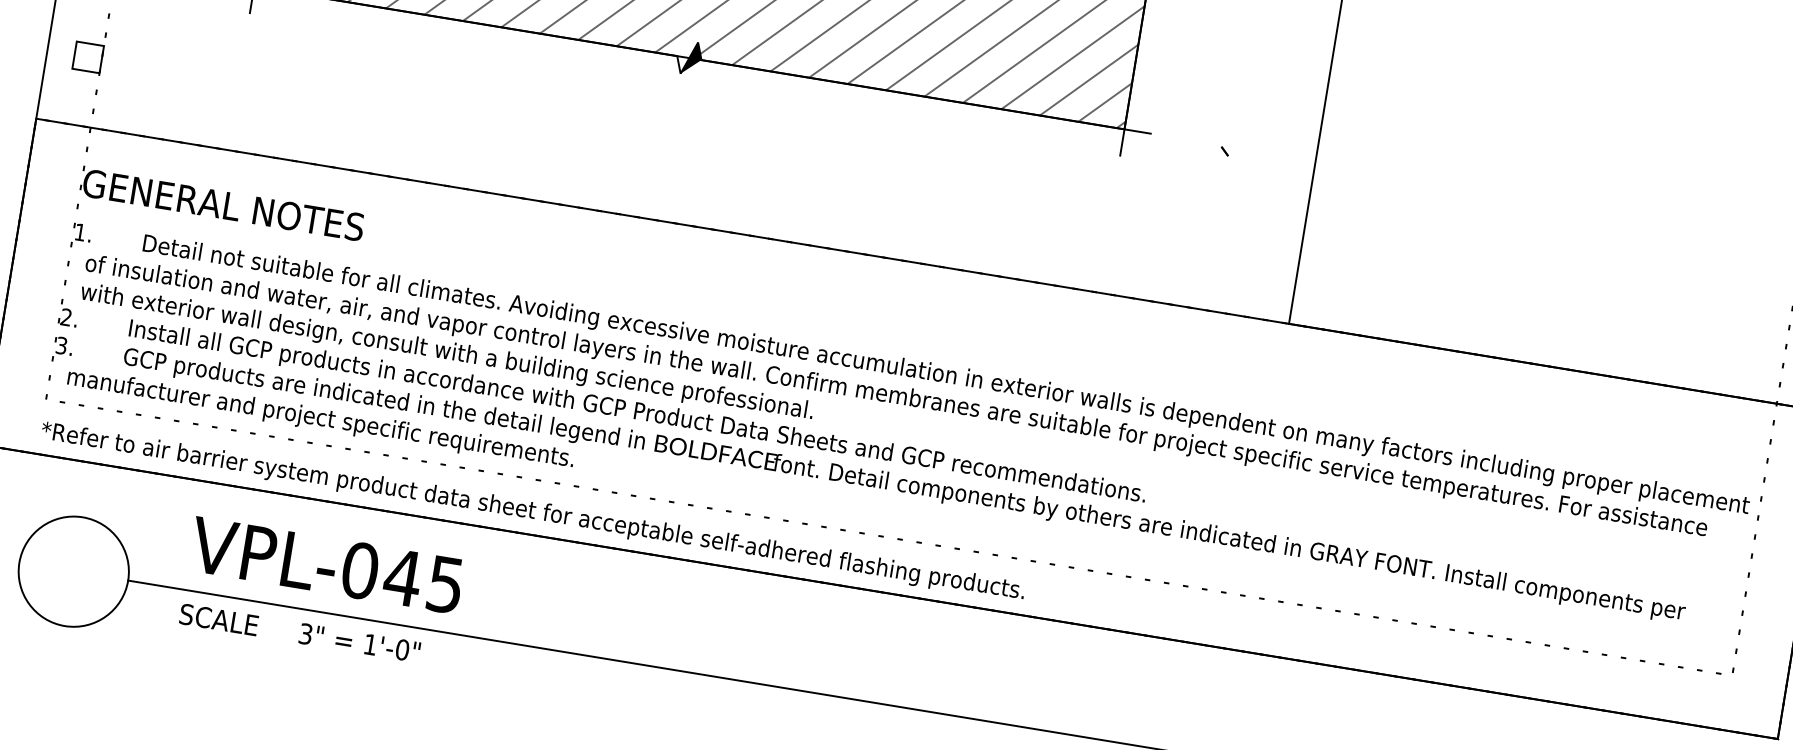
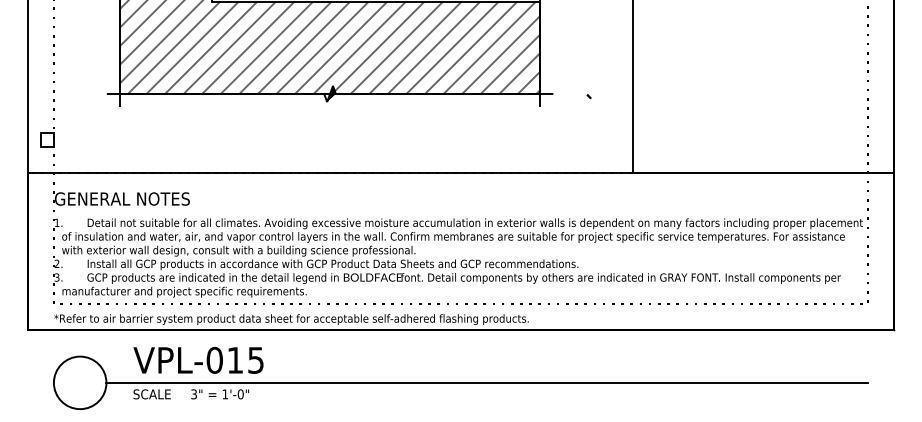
text: (400, 577) -> (234, 360), VPL-045 -> VPL-015

